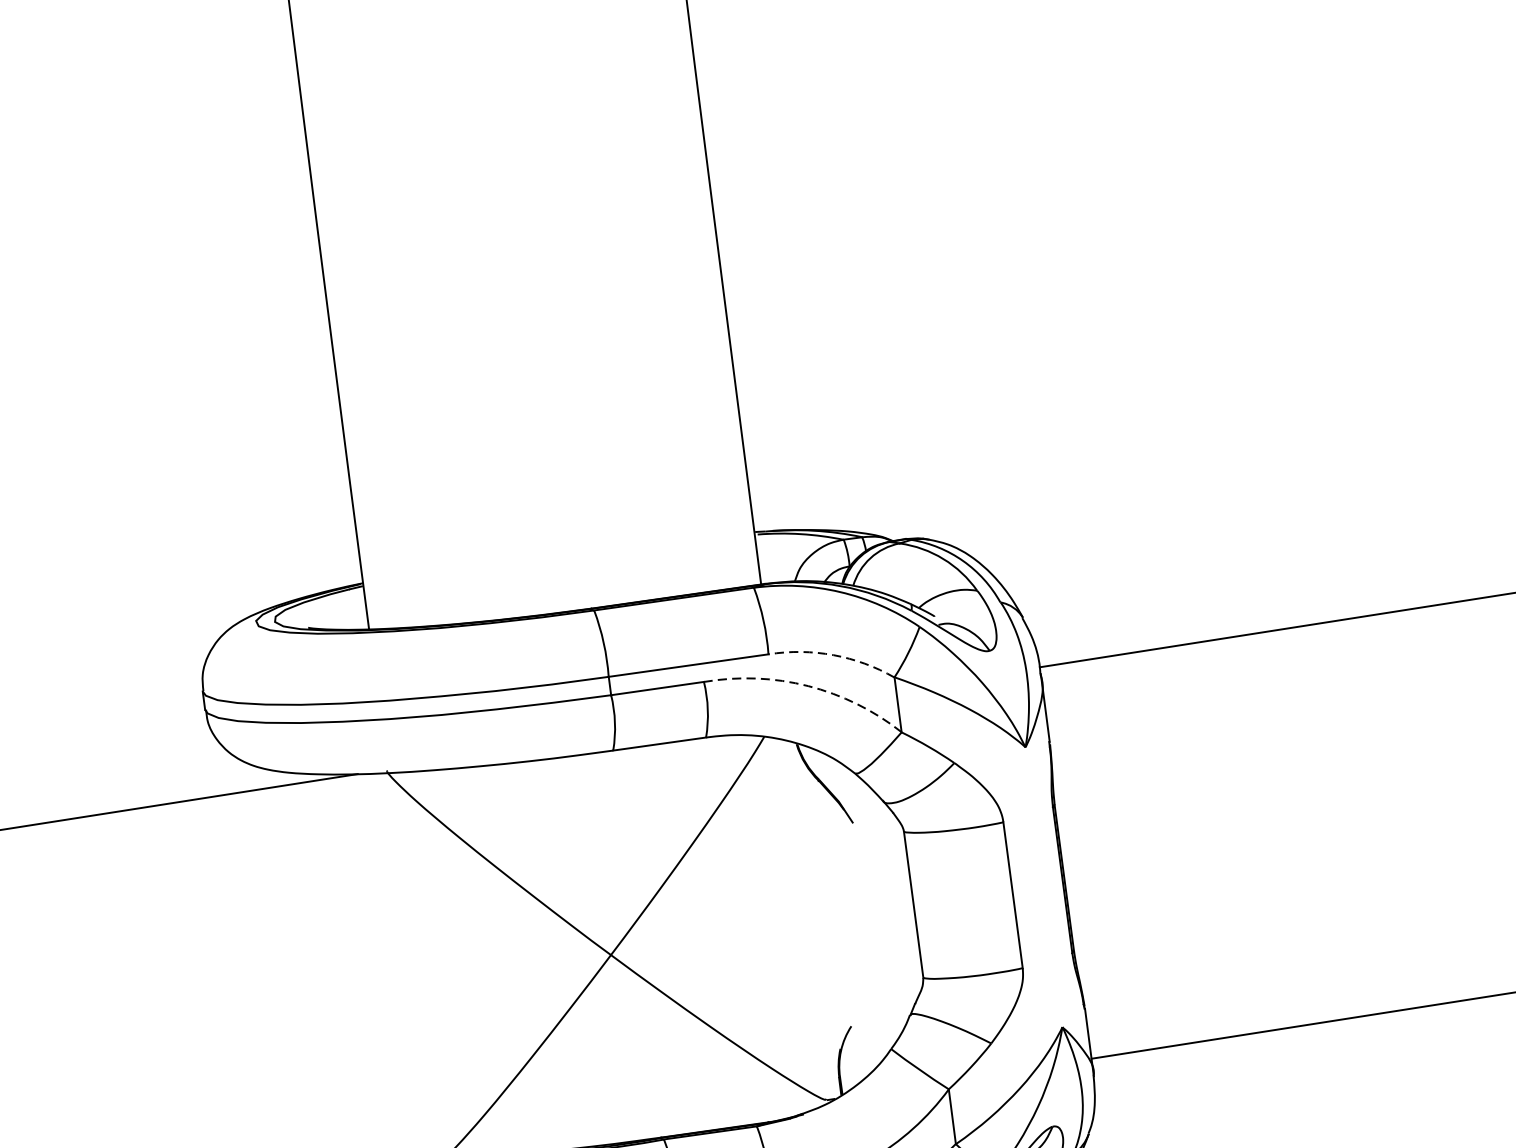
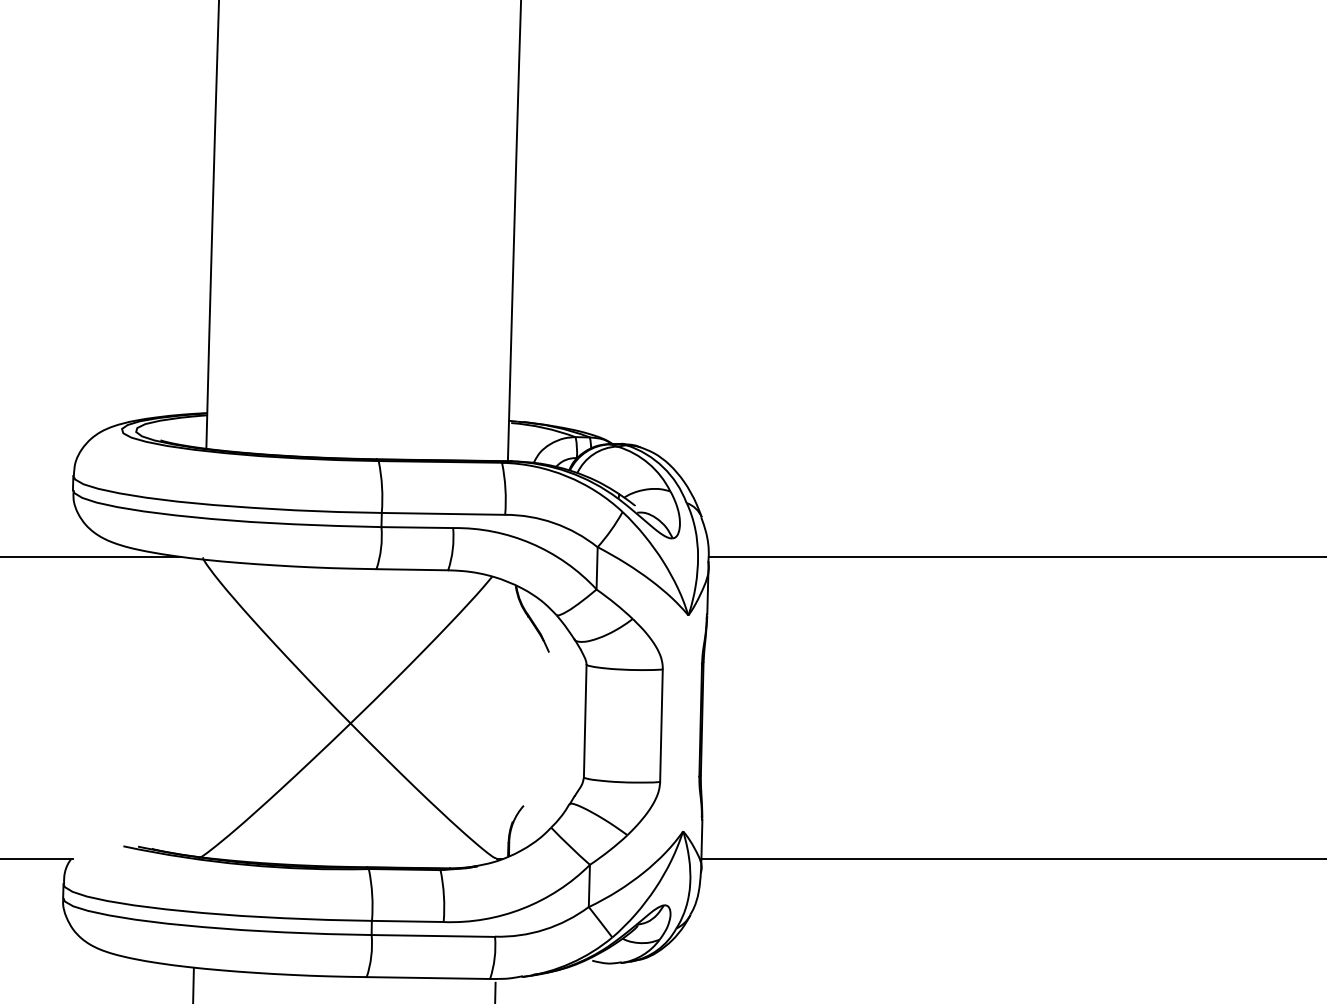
arc: (833, 655) -> (554, 523), dashed -> solid
arc: (808, 686) -> (531, 543), dashed -> solid

